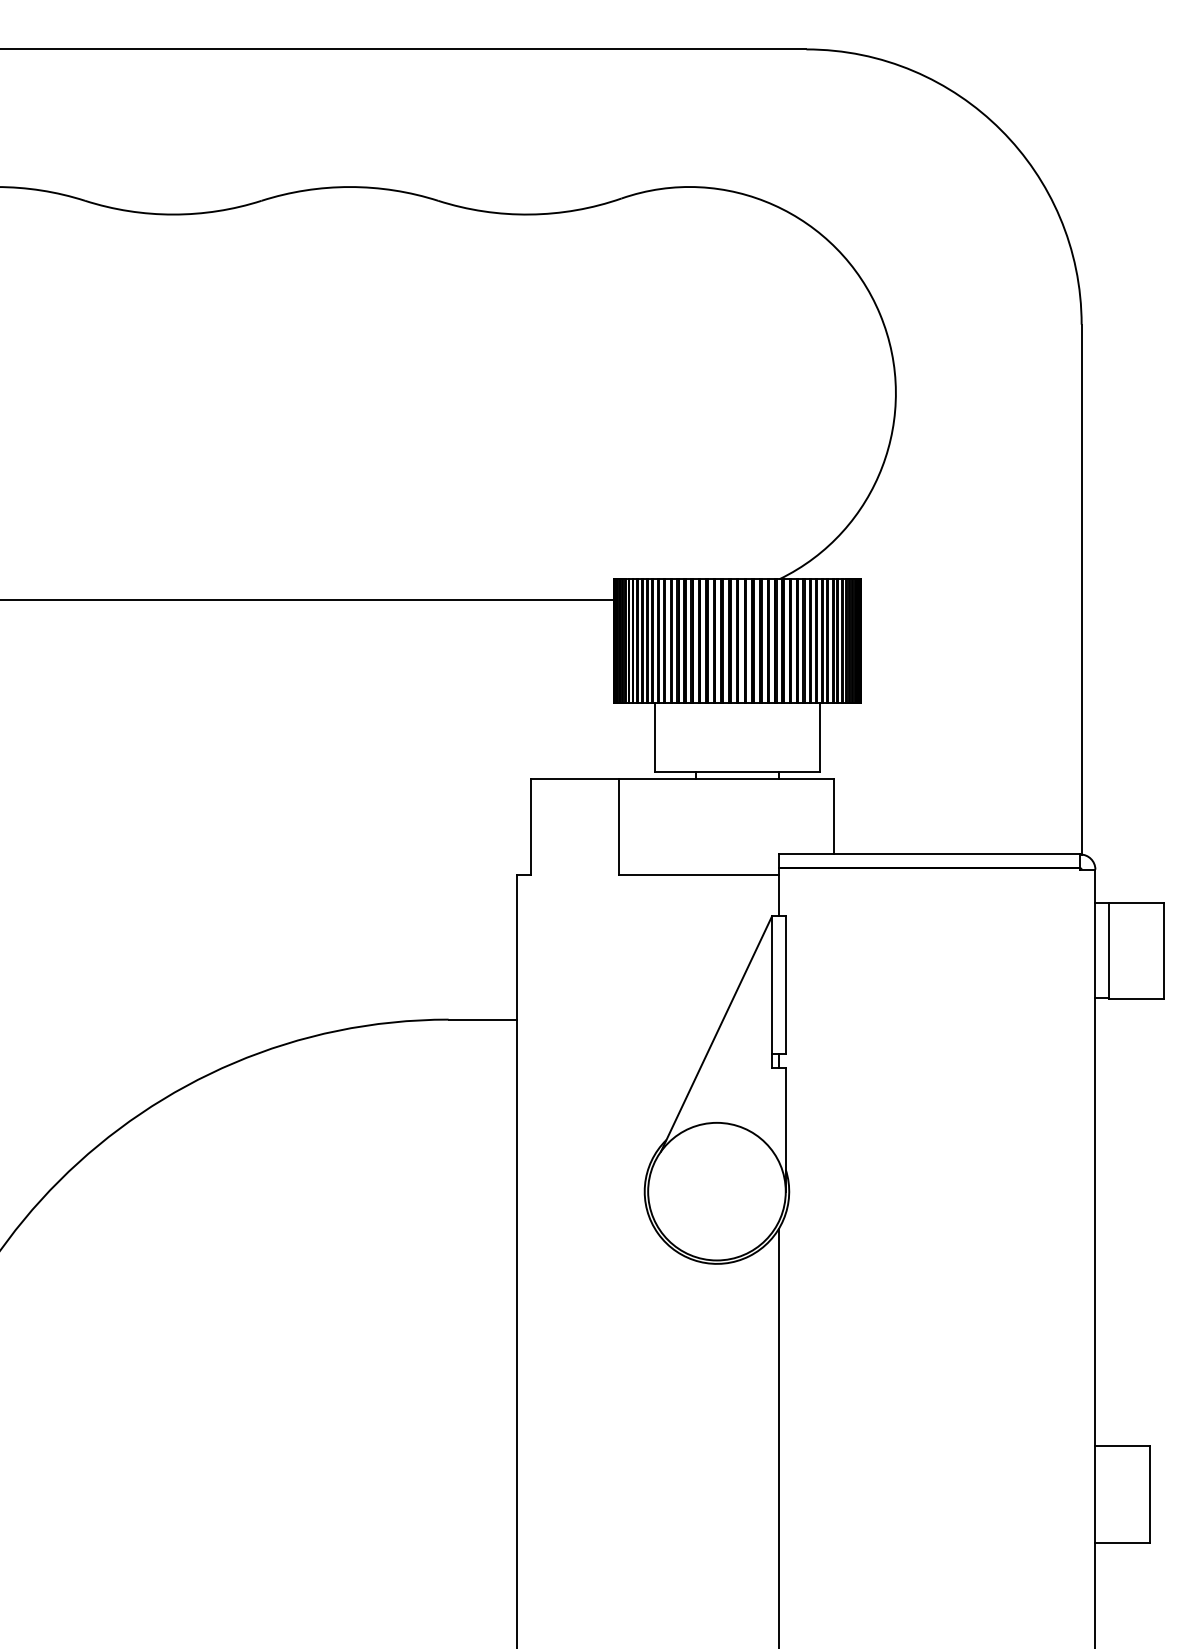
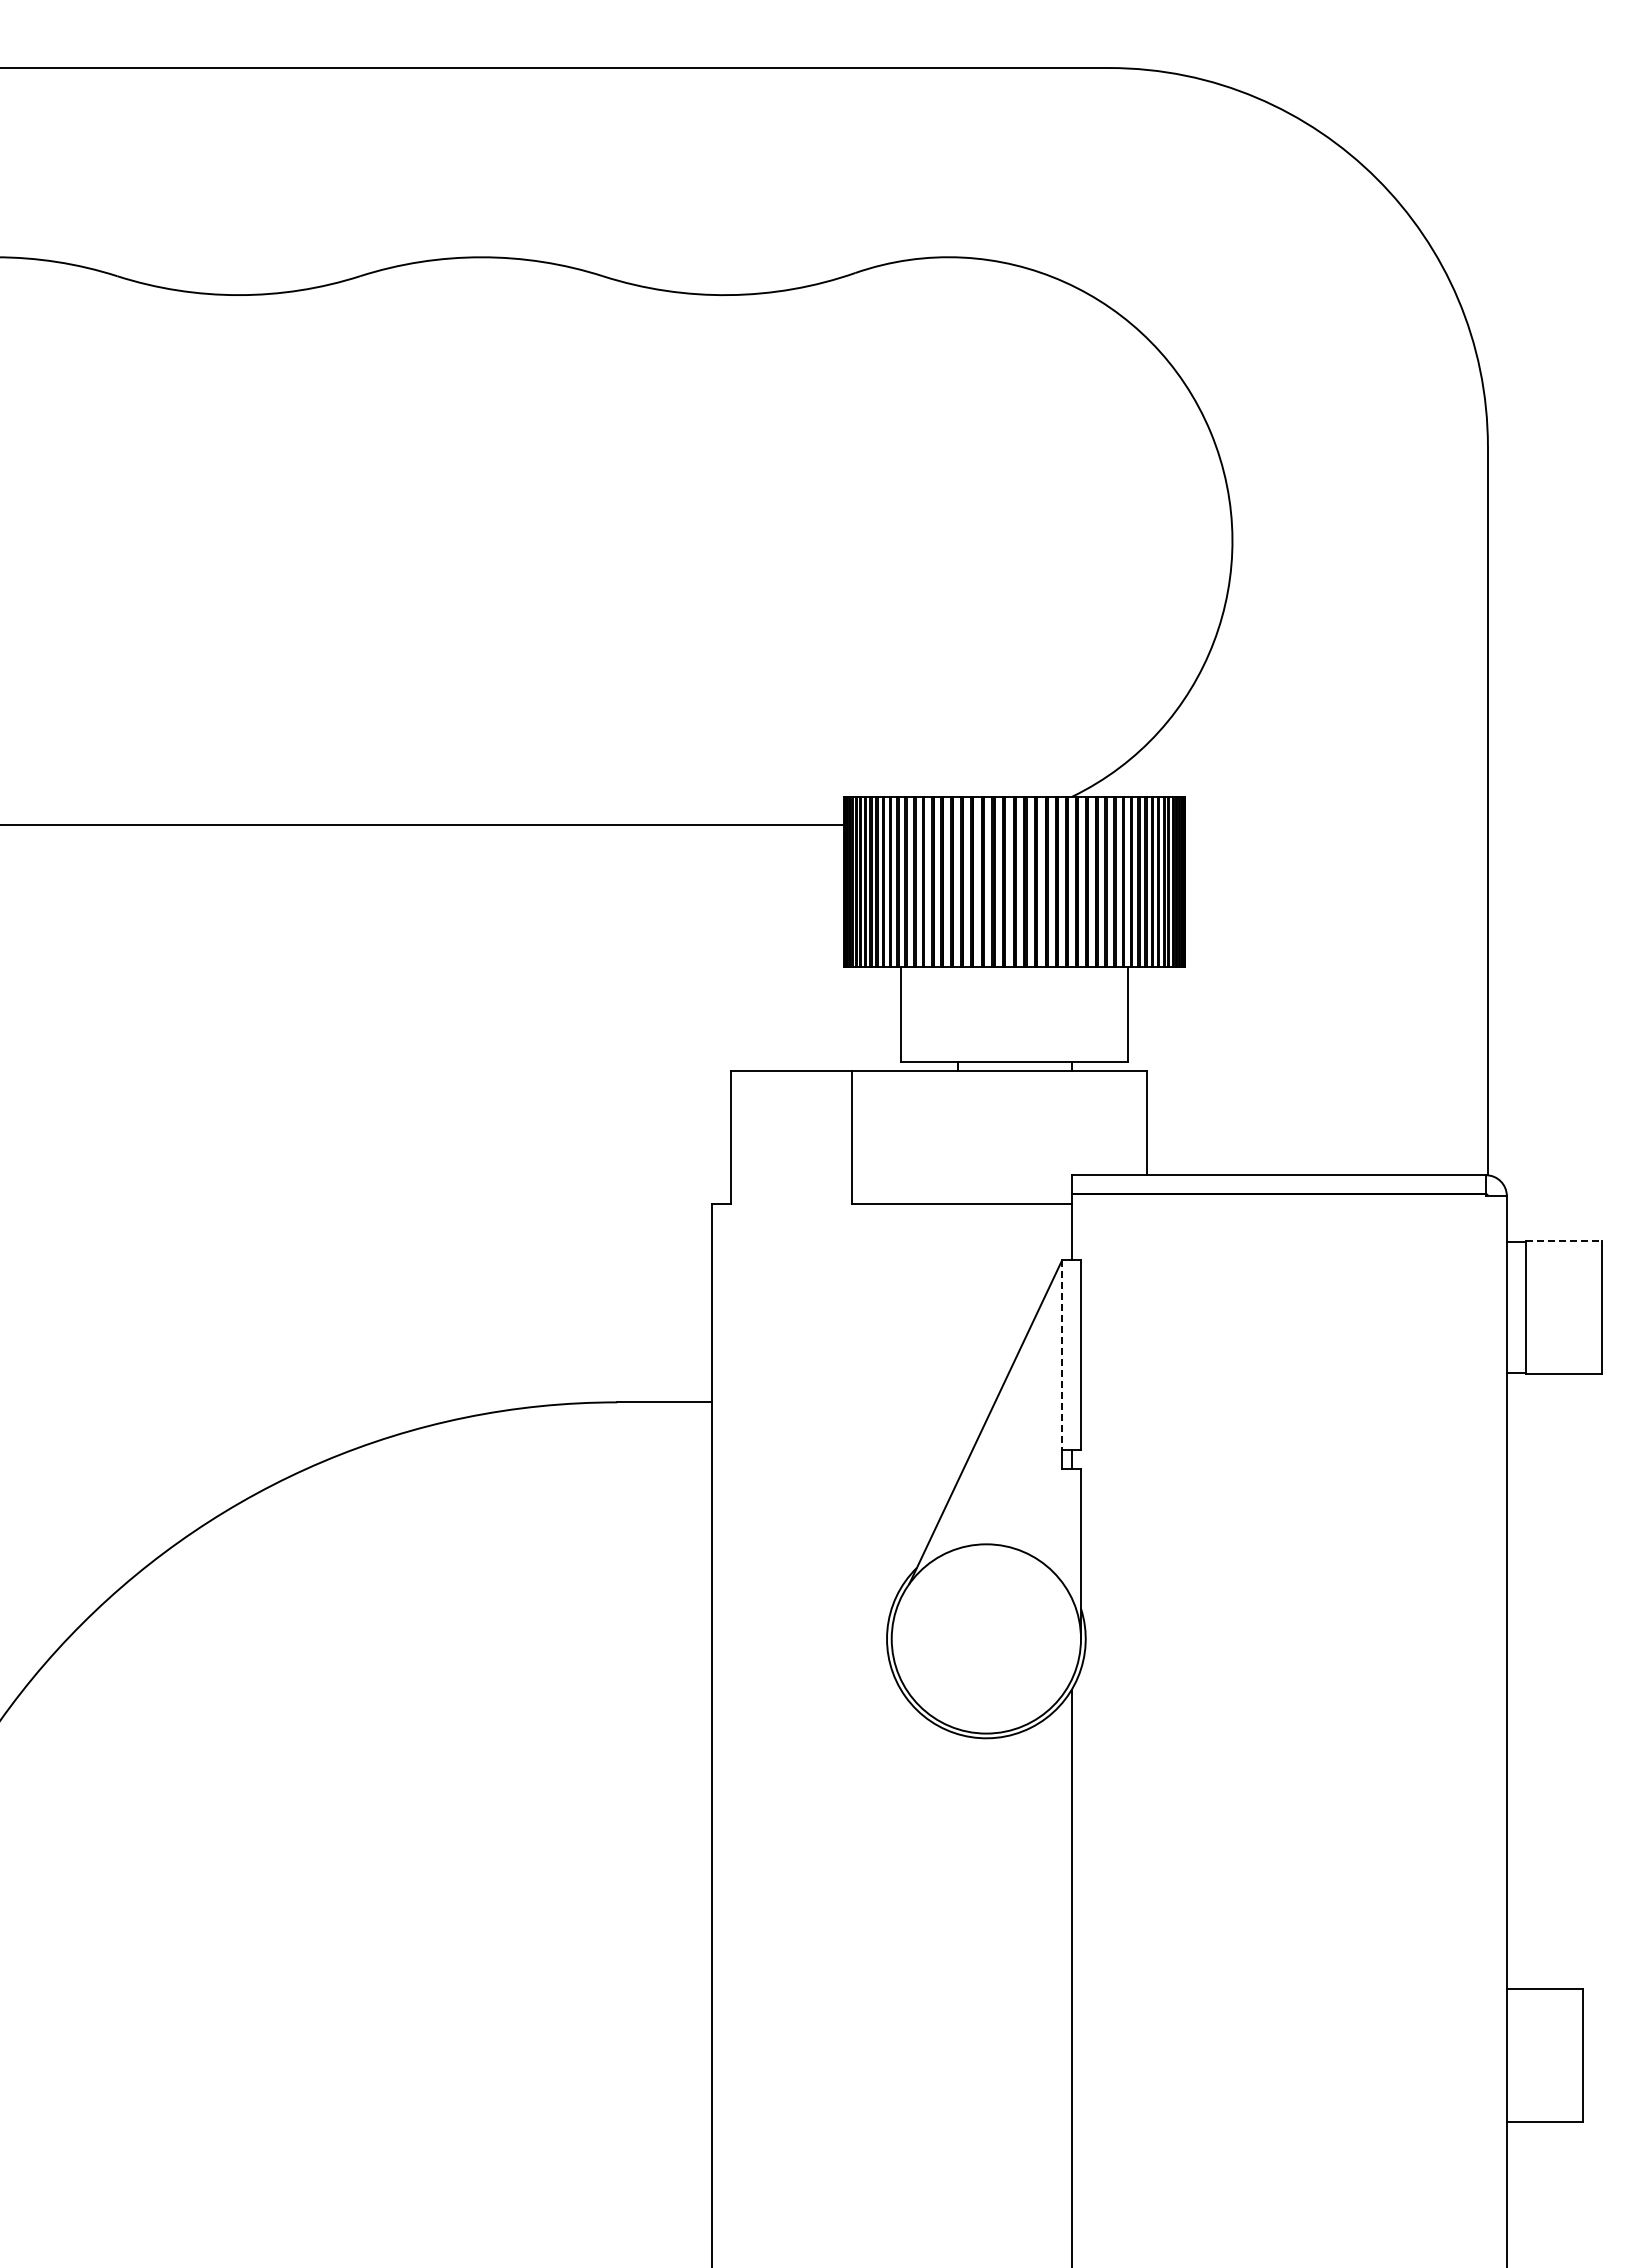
line: (1136, 902) -> (1563, 1241), solid -> dashed
line: (772, 985) -> (1062, 1355), solid -> dashed

